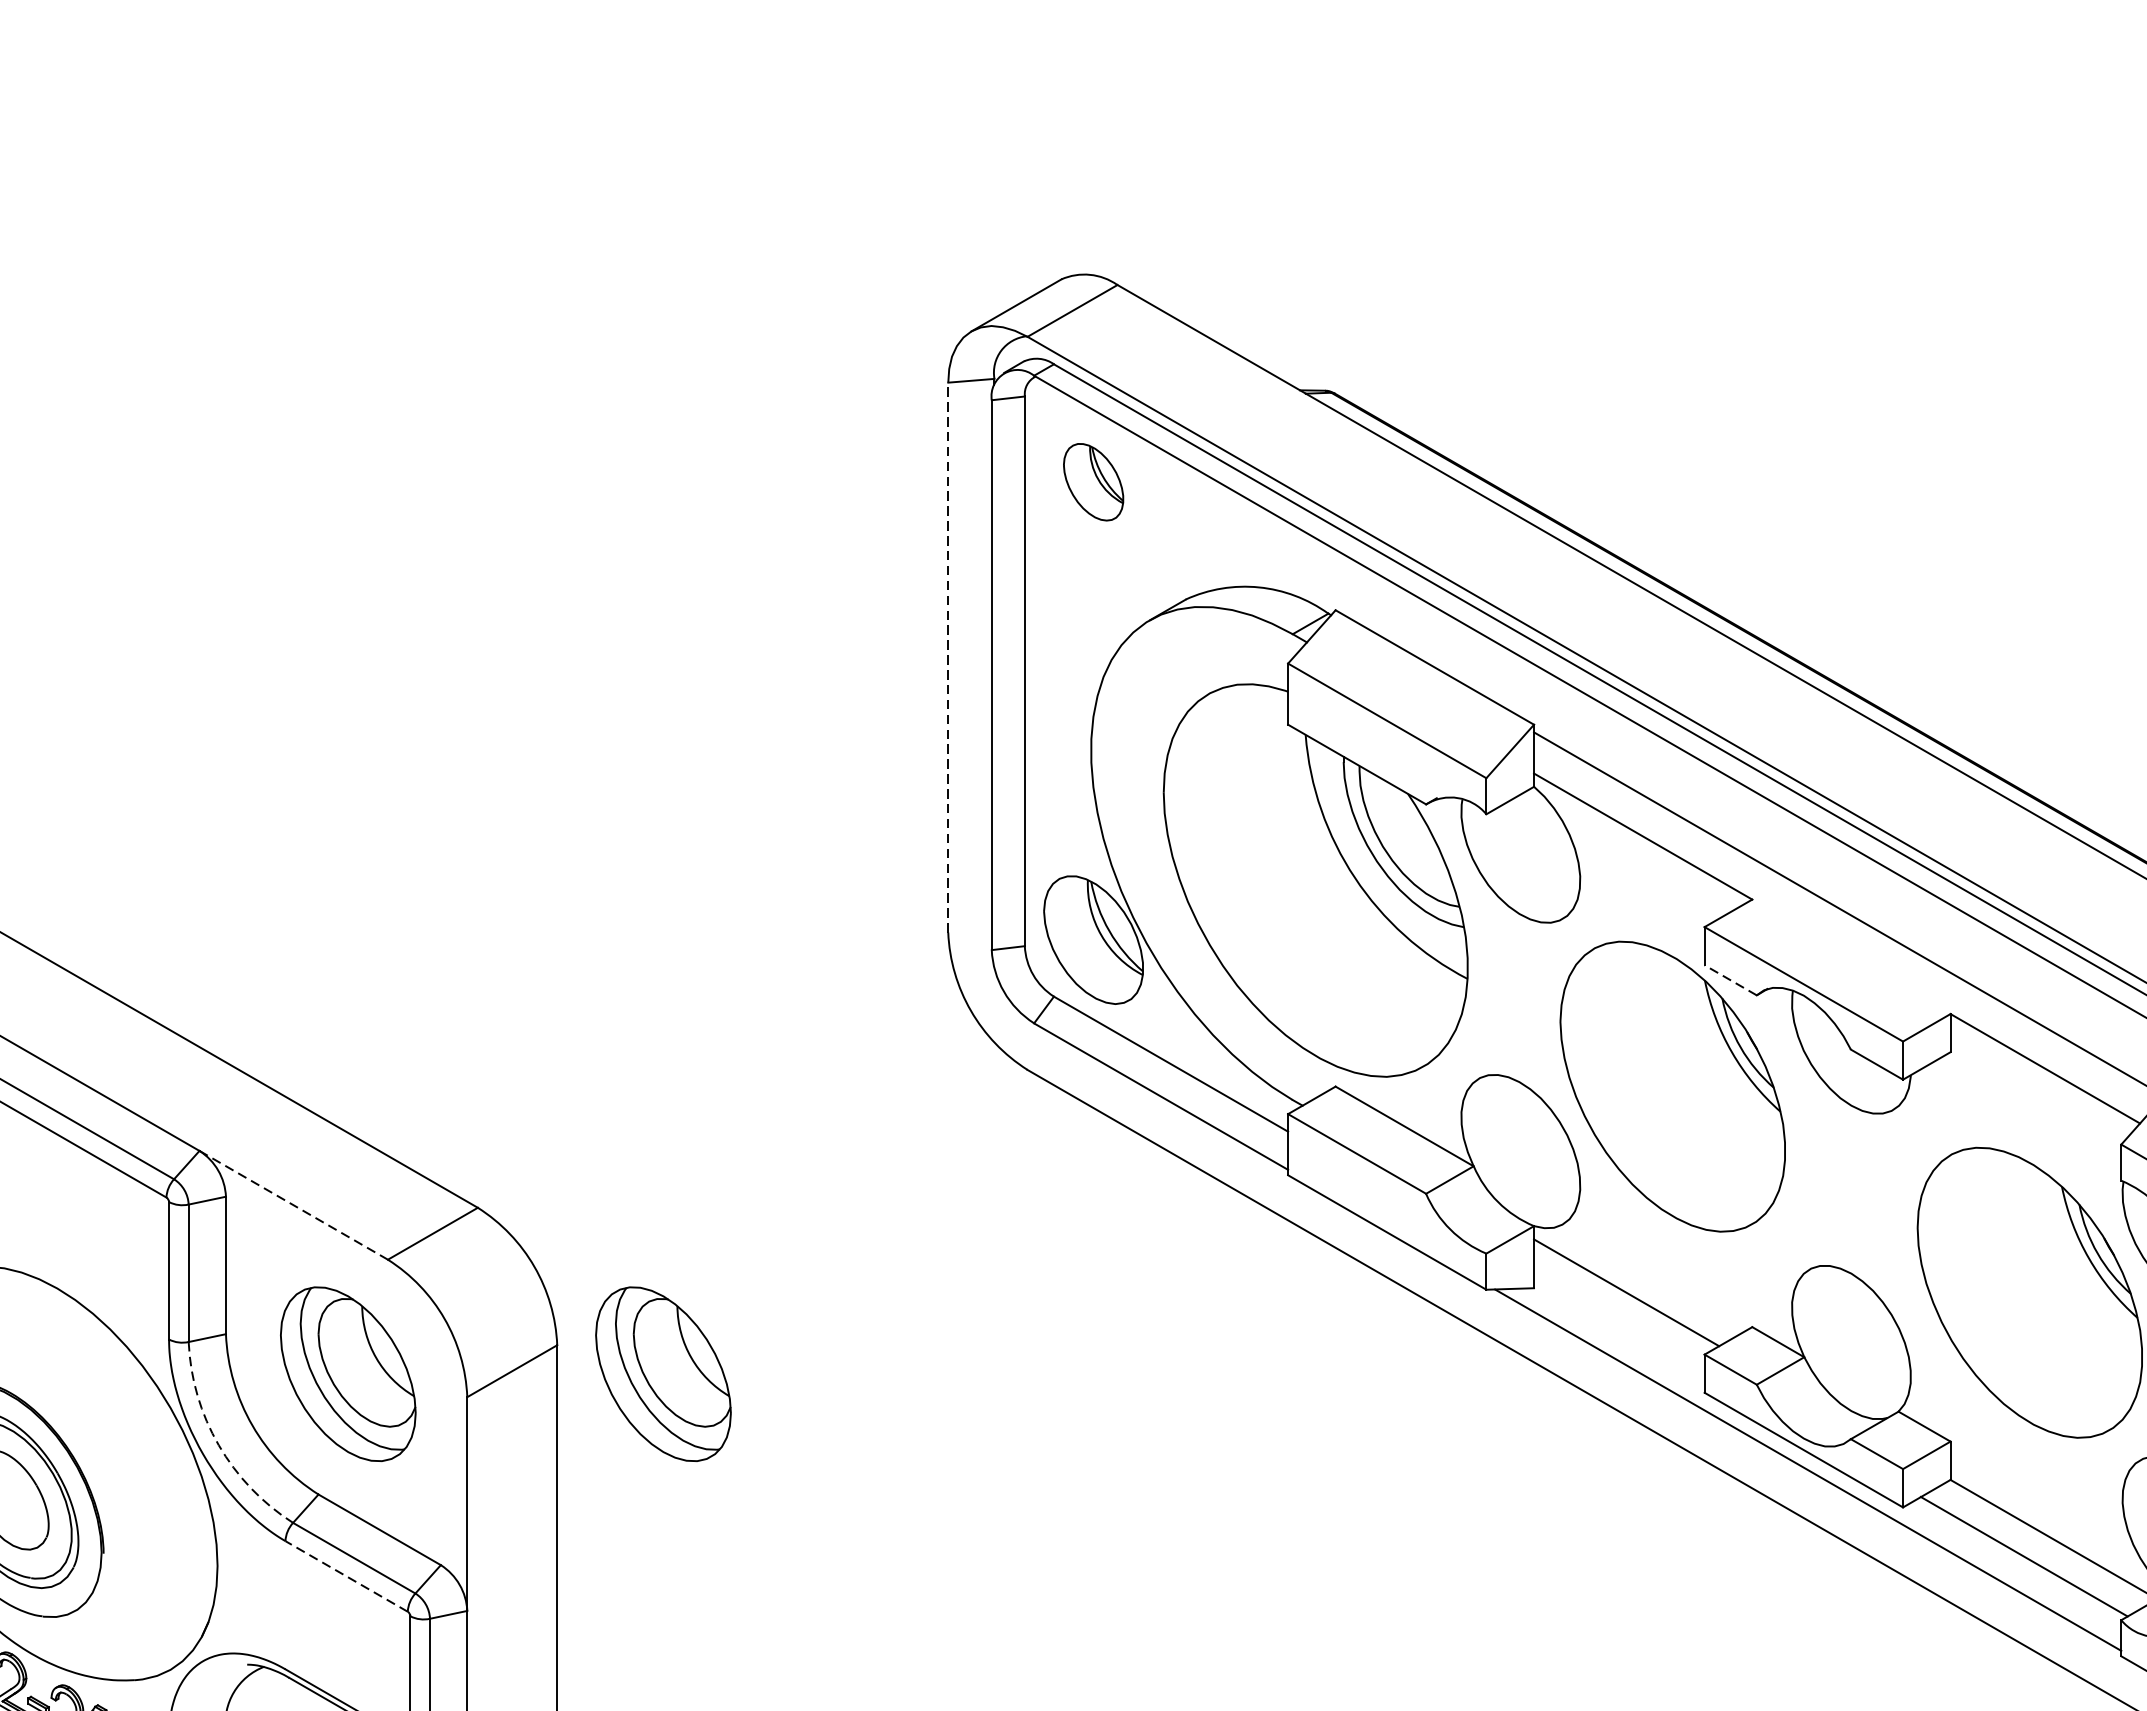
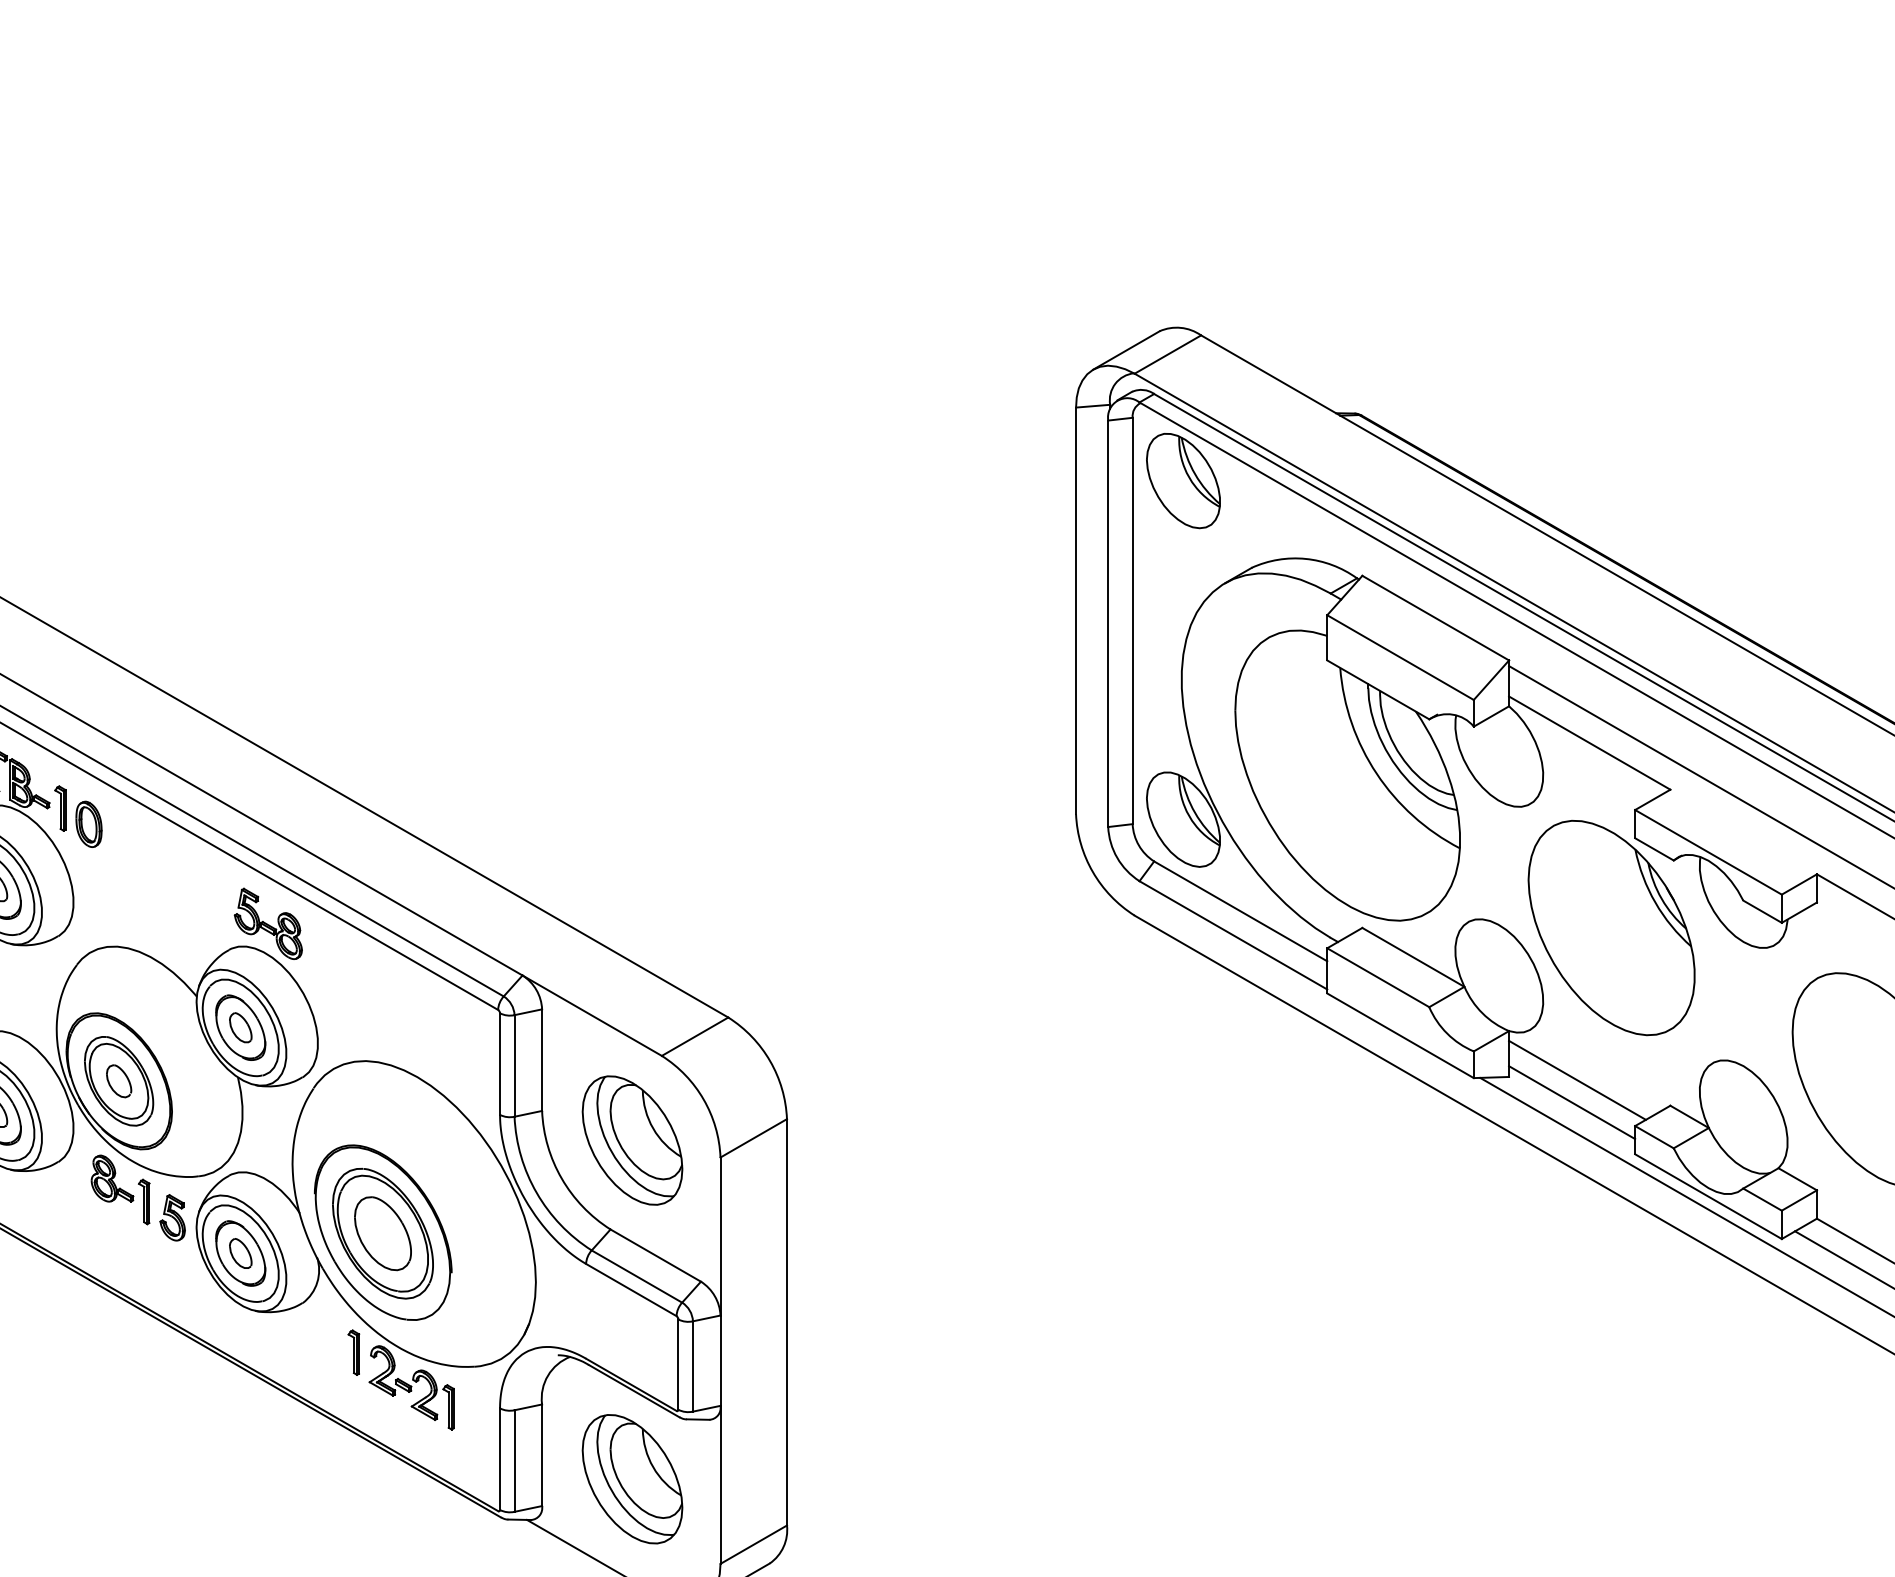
part: (1093, 482) -> (1183, 481), size x1.67
line: (948, 657) -> (1076, 610), dashed -> solid
line: (1730, 980) -> (1654, 849), dashed -> solid
line: (294, 1205) -> (592, 1015), dashed -> solid
line: (1619, 1322) -> (1572, 1102), added
part: (663, 1374) -> (865, 1140), removed
arc: (218, 1445) -> (536, 1193), dashed -> solid
line: (345, 1575) -> (630, 1289), dashed -> solid

